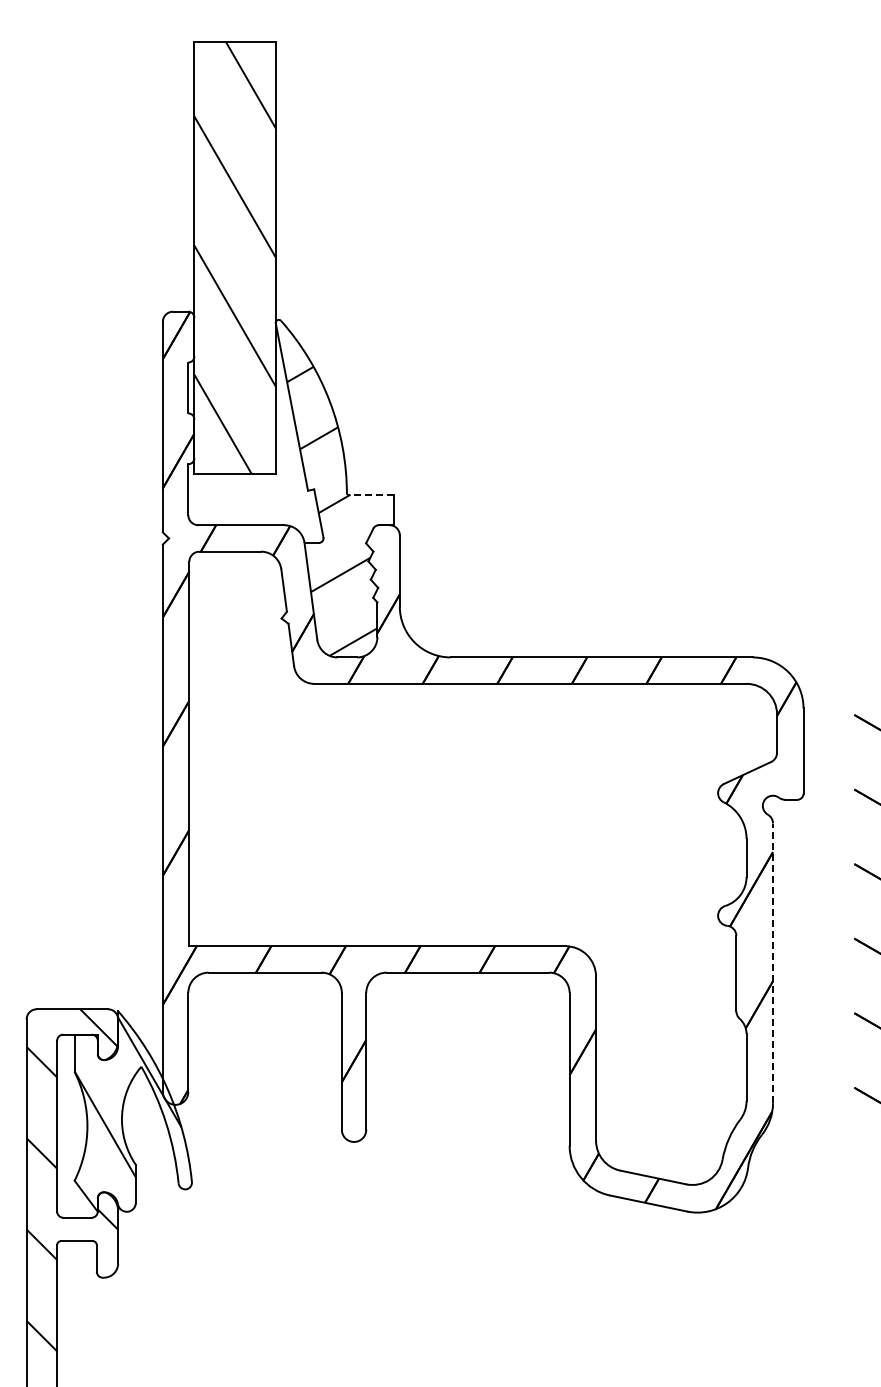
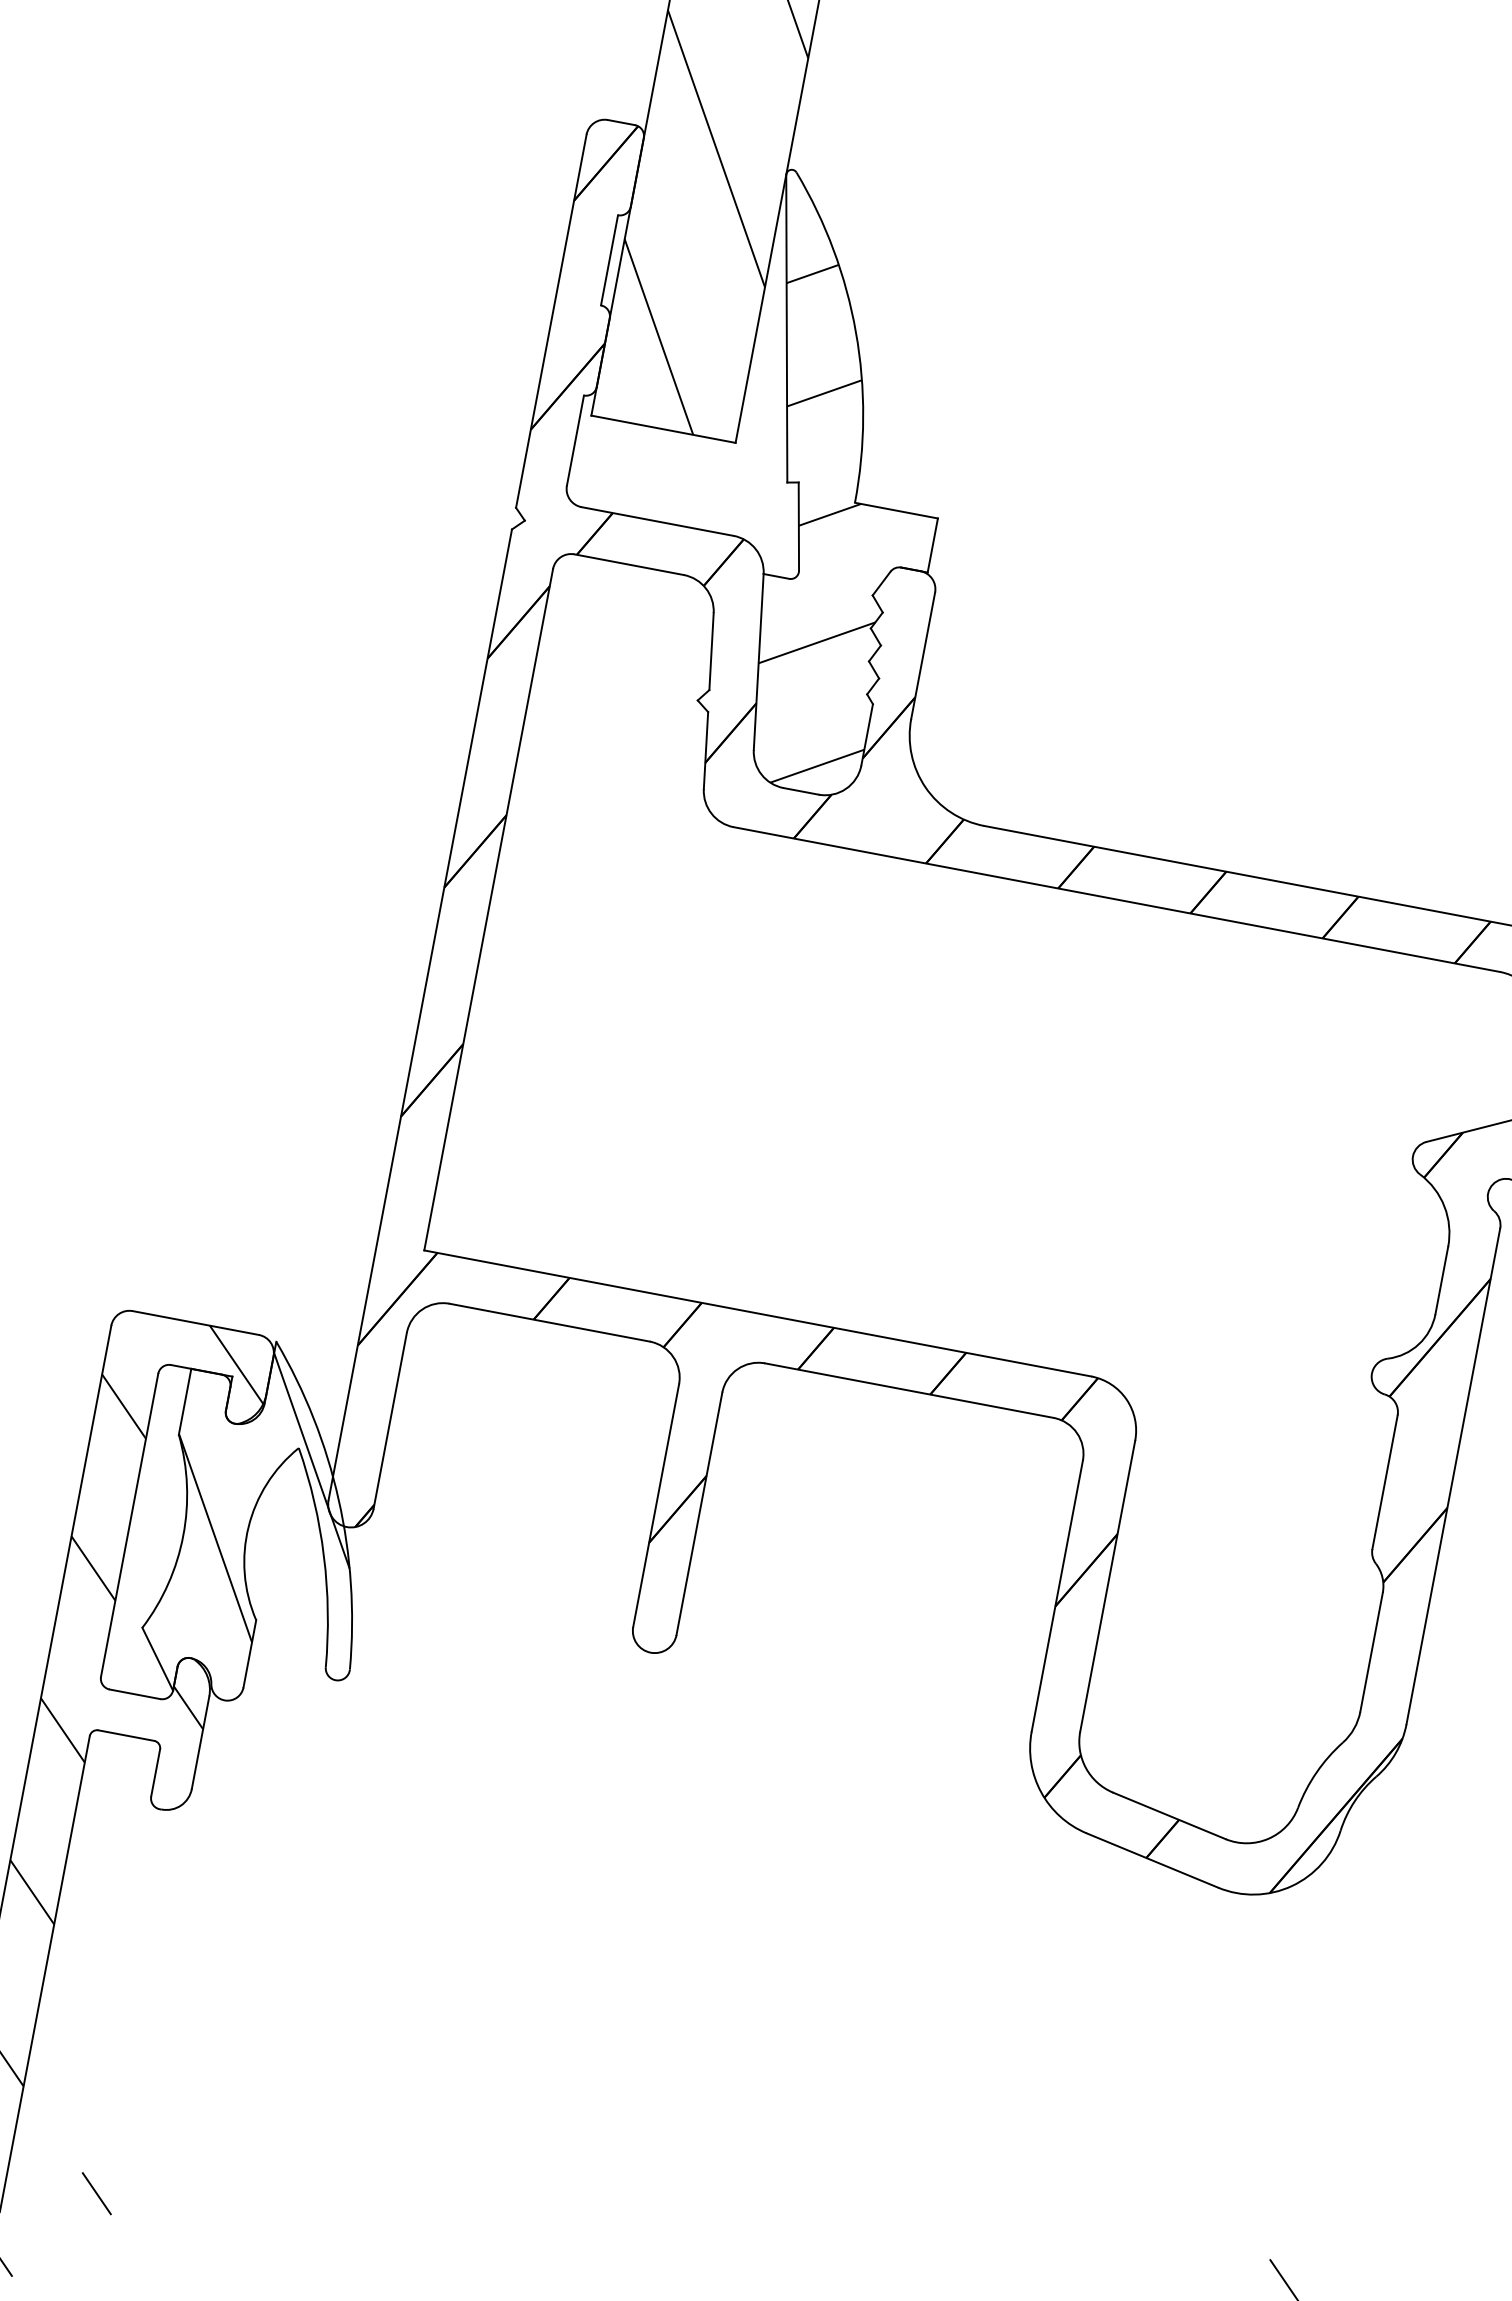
line: (369, 494) -> (895, 509), dashed -> solid
line: (773, 963) -> (1454, 1476), dashed -> solid

